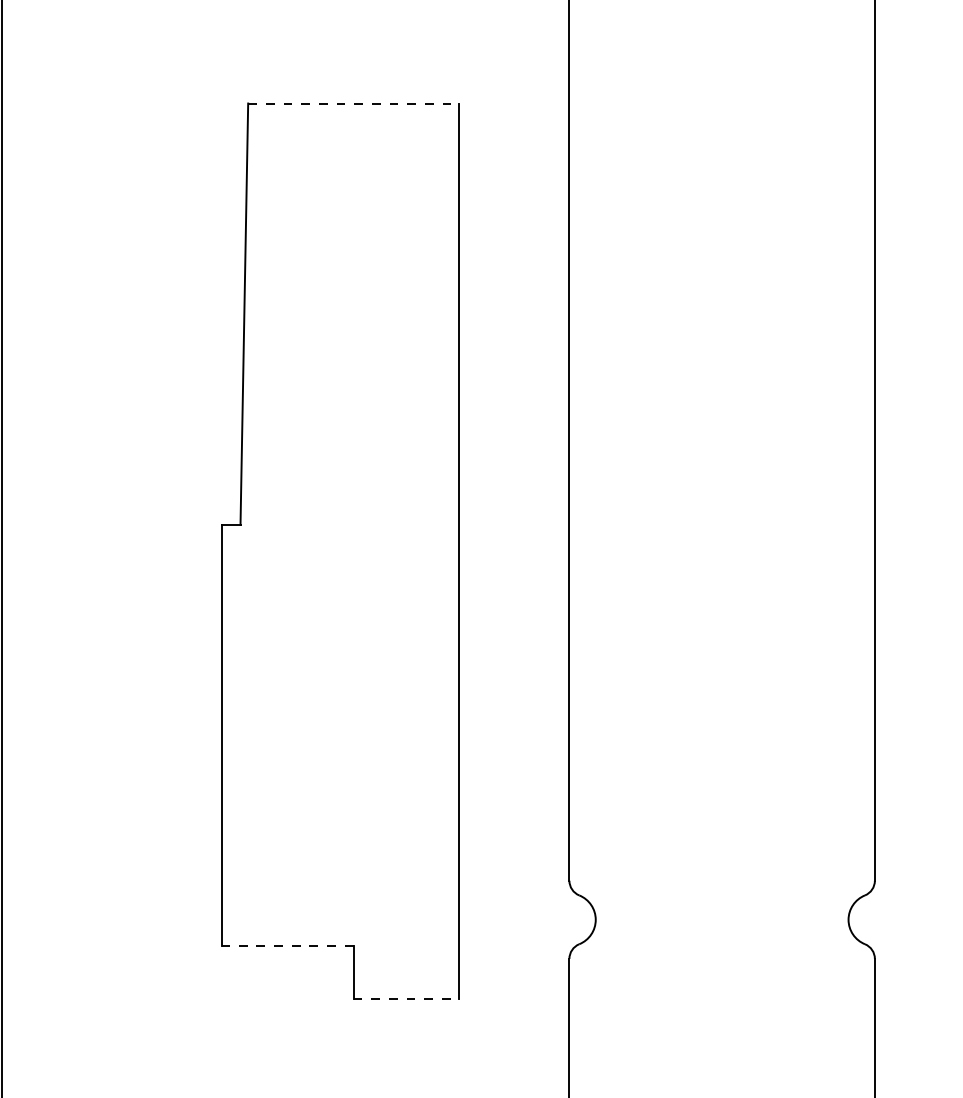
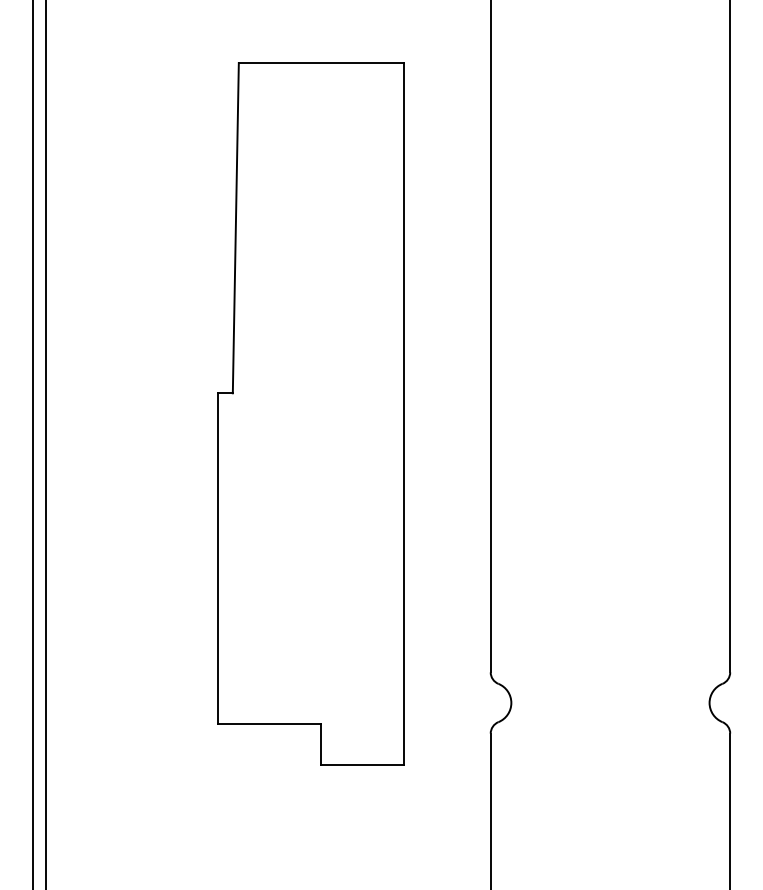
line: (353, 102) -> (321, 62), dashed -> solid
line: (287, 945) -> (269, 723), dashed -> solid
line: (407, 998) -> (363, 764), dashed -> solid

